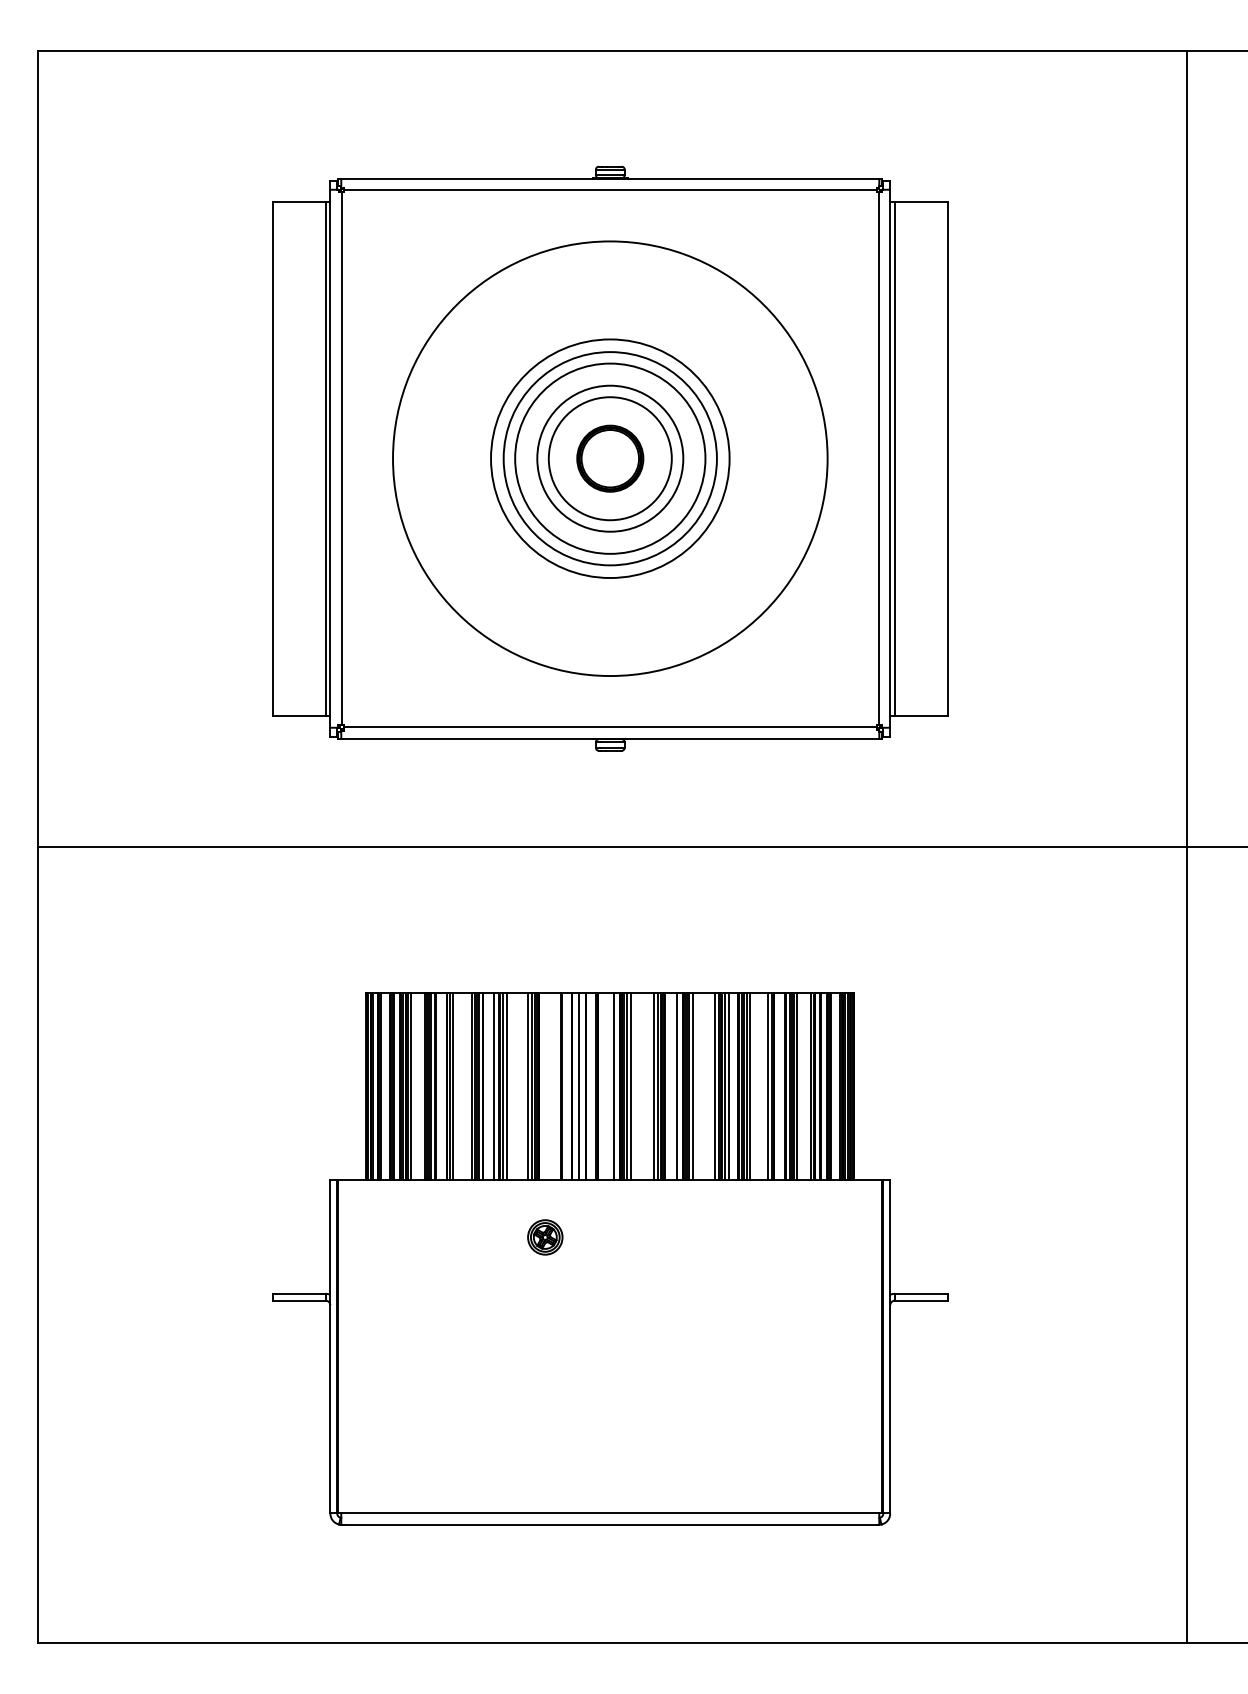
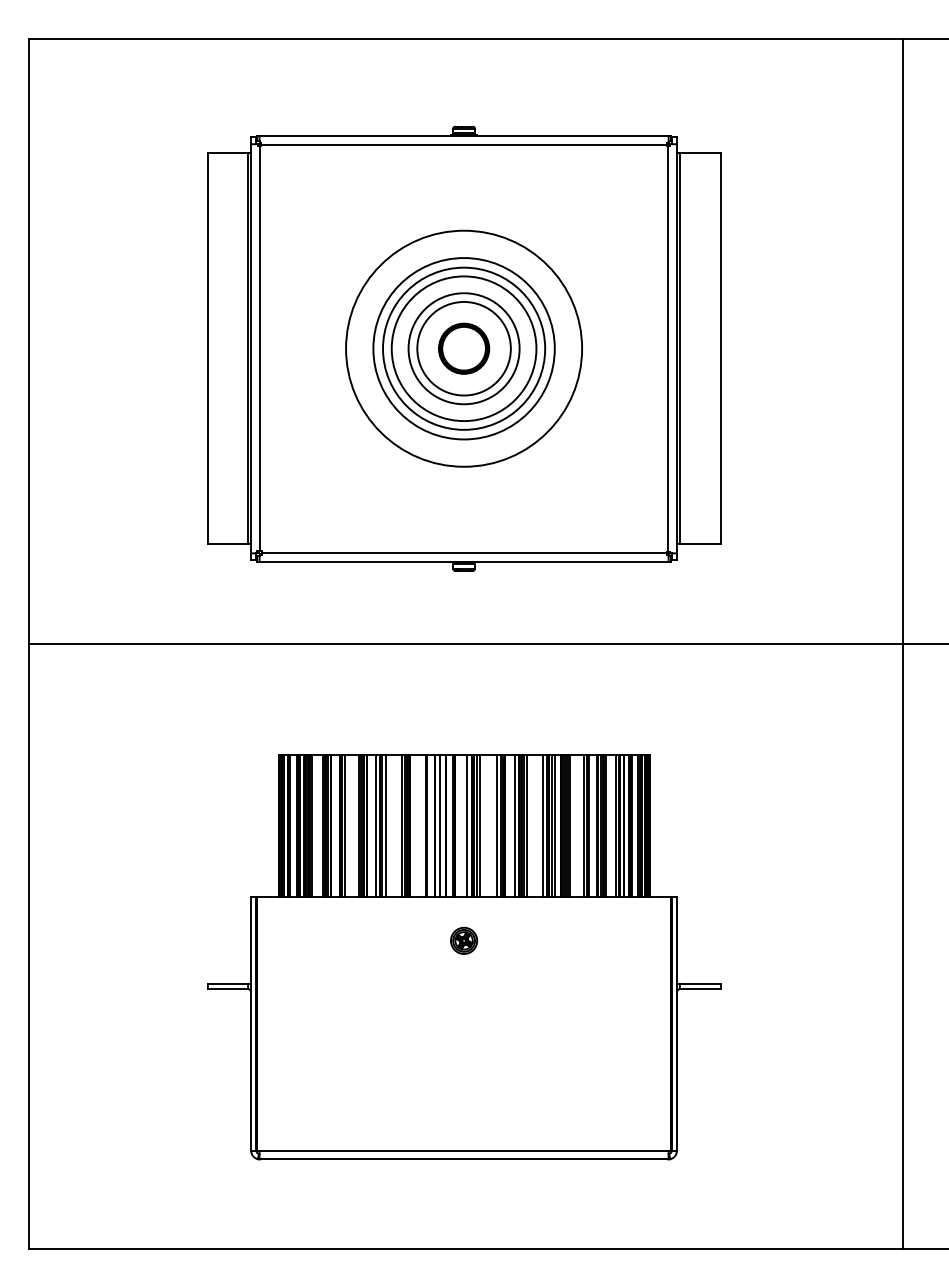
circle: (610, 458) -> (464, 348), size x0.71
part: (545, 1237) -> (464, 940), moved

